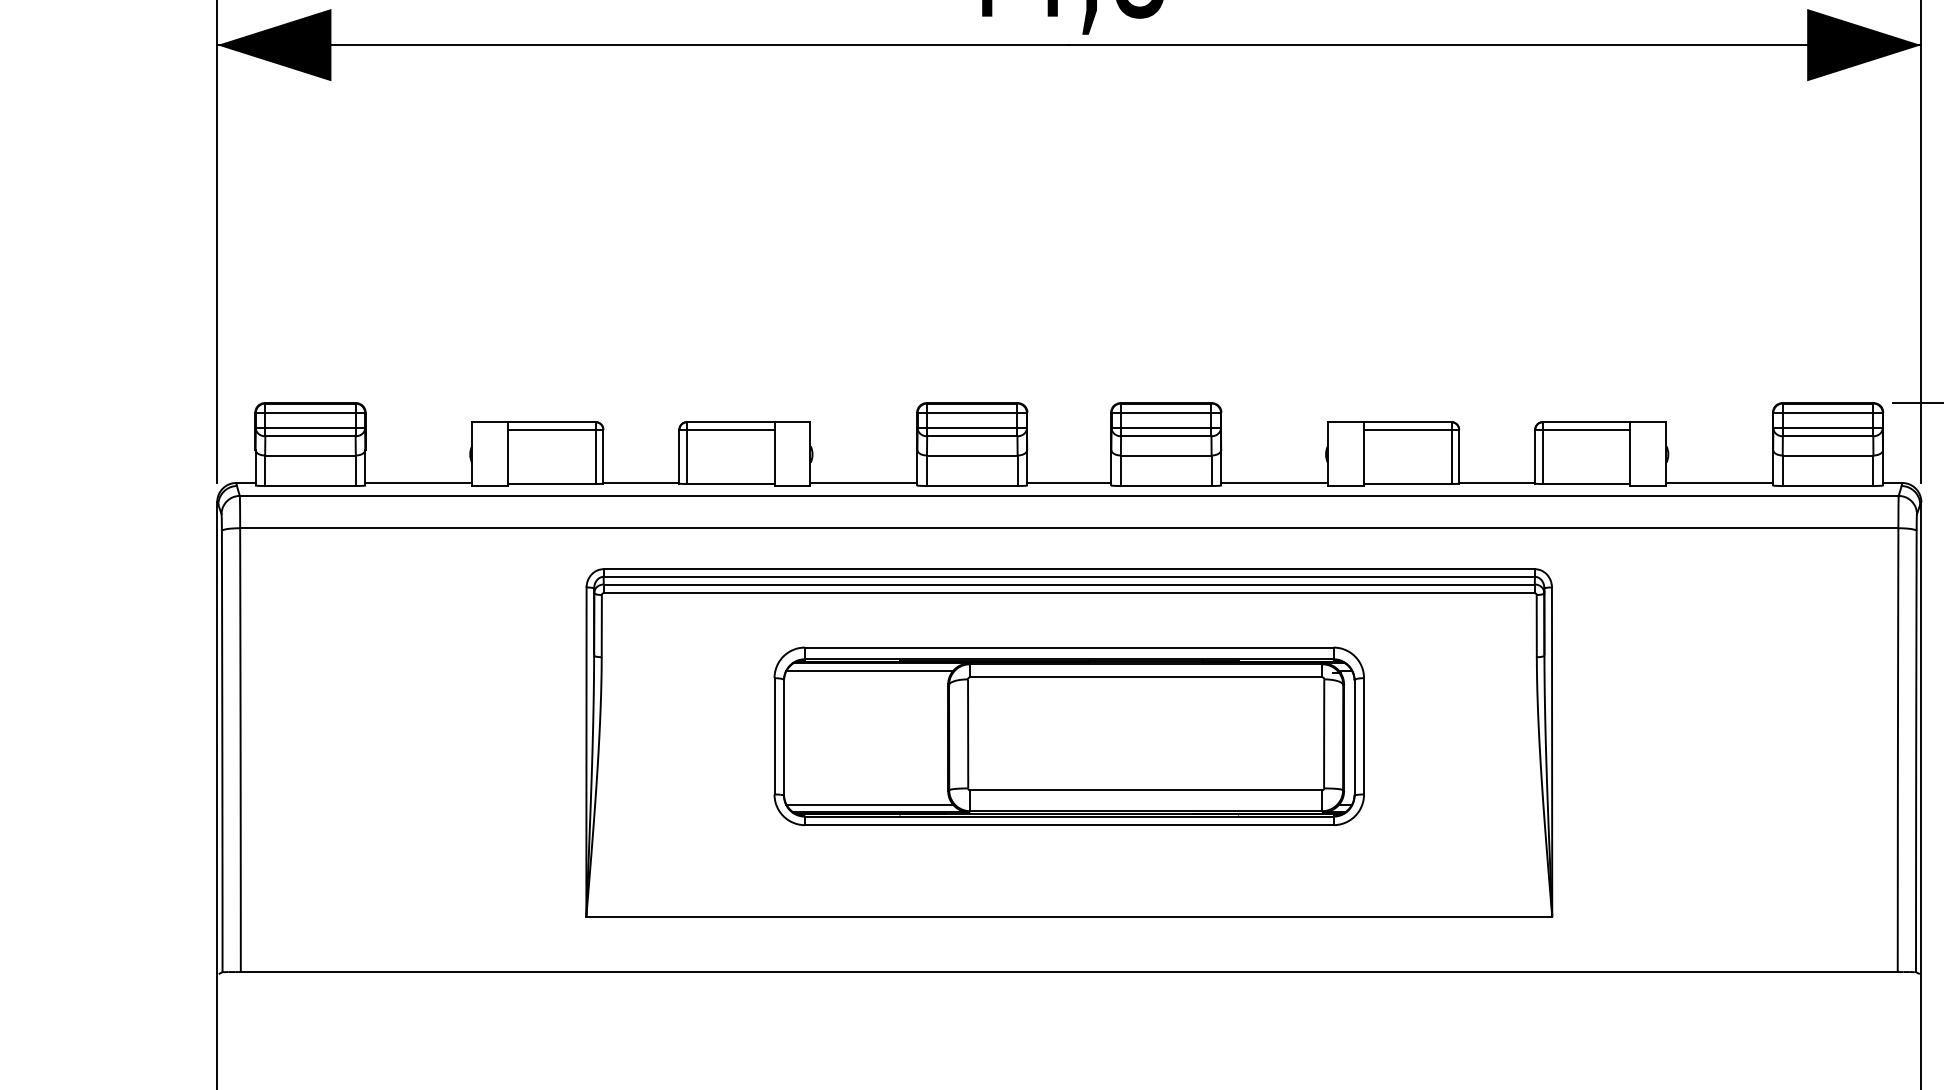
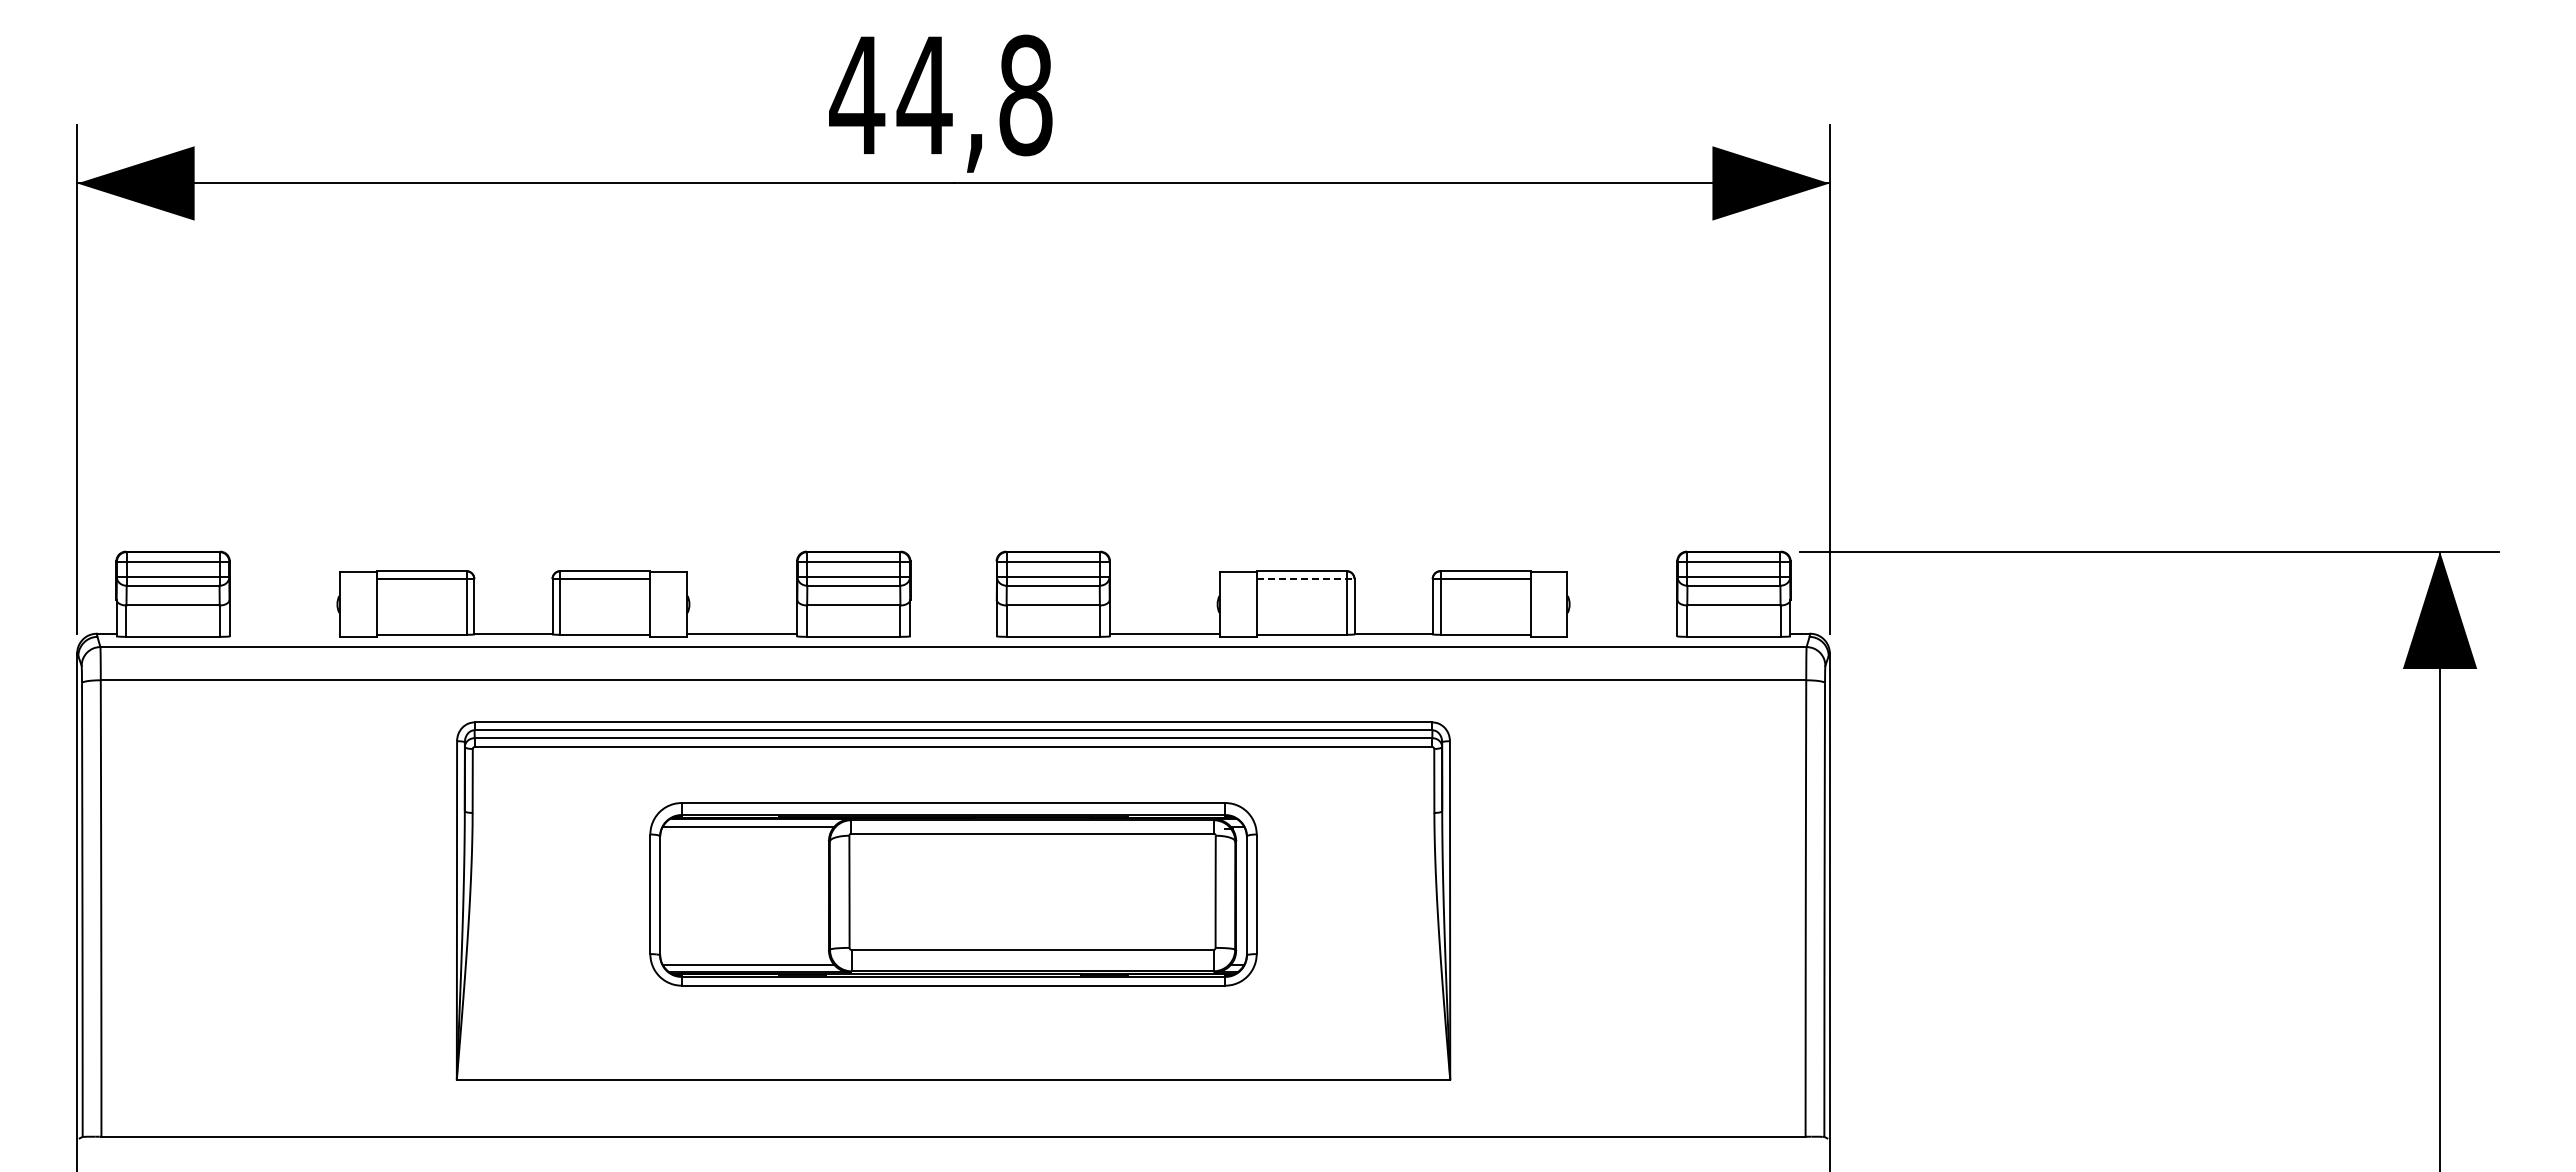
line: (1411, 430) -> (1305, 579), solid -> dashed
line: (418, 482) -> (284, 633), removed
line: (1069, 482) -> (953, 633), removed
line: (1719, 482) -> (1622, 633), removed

